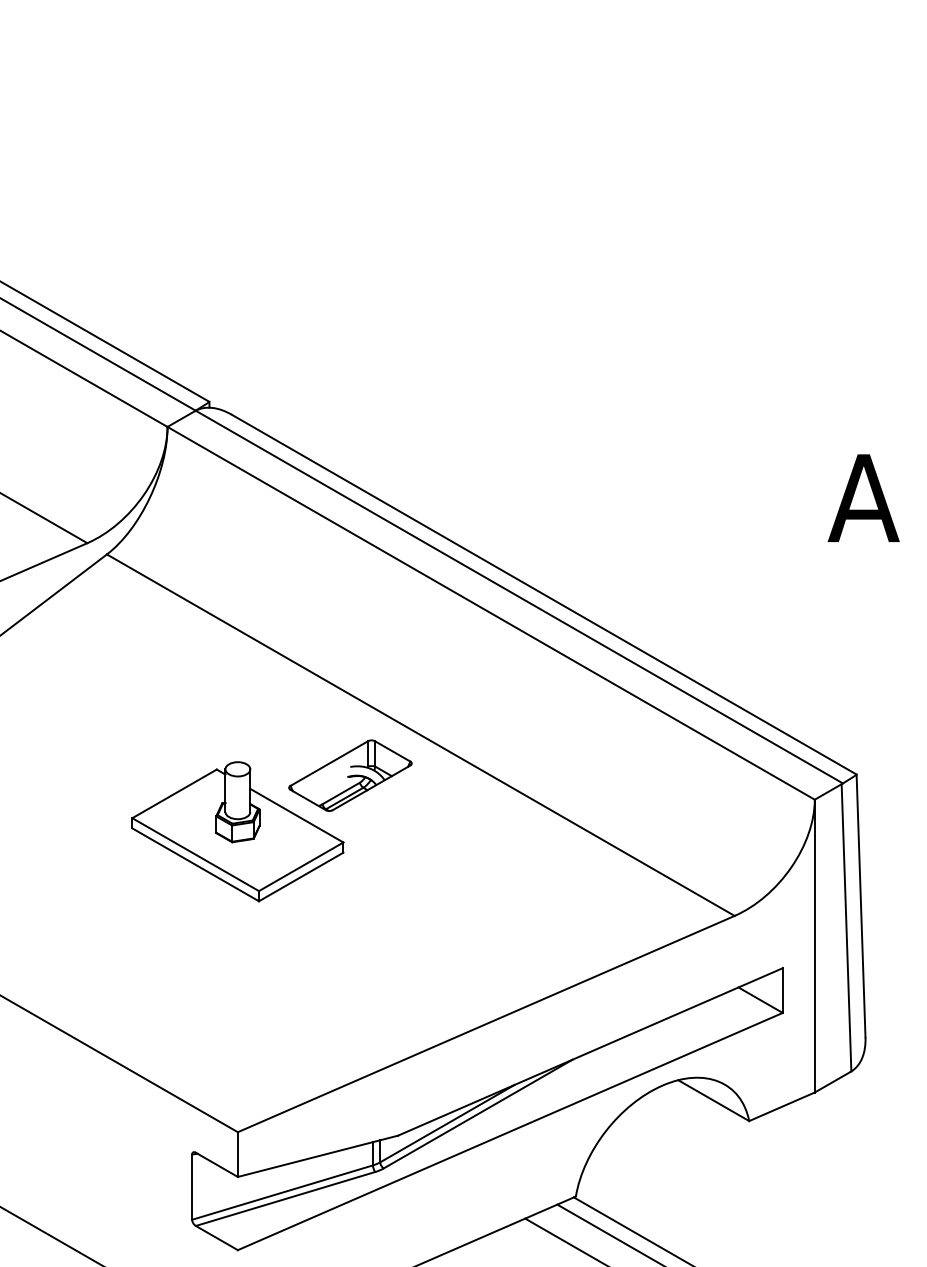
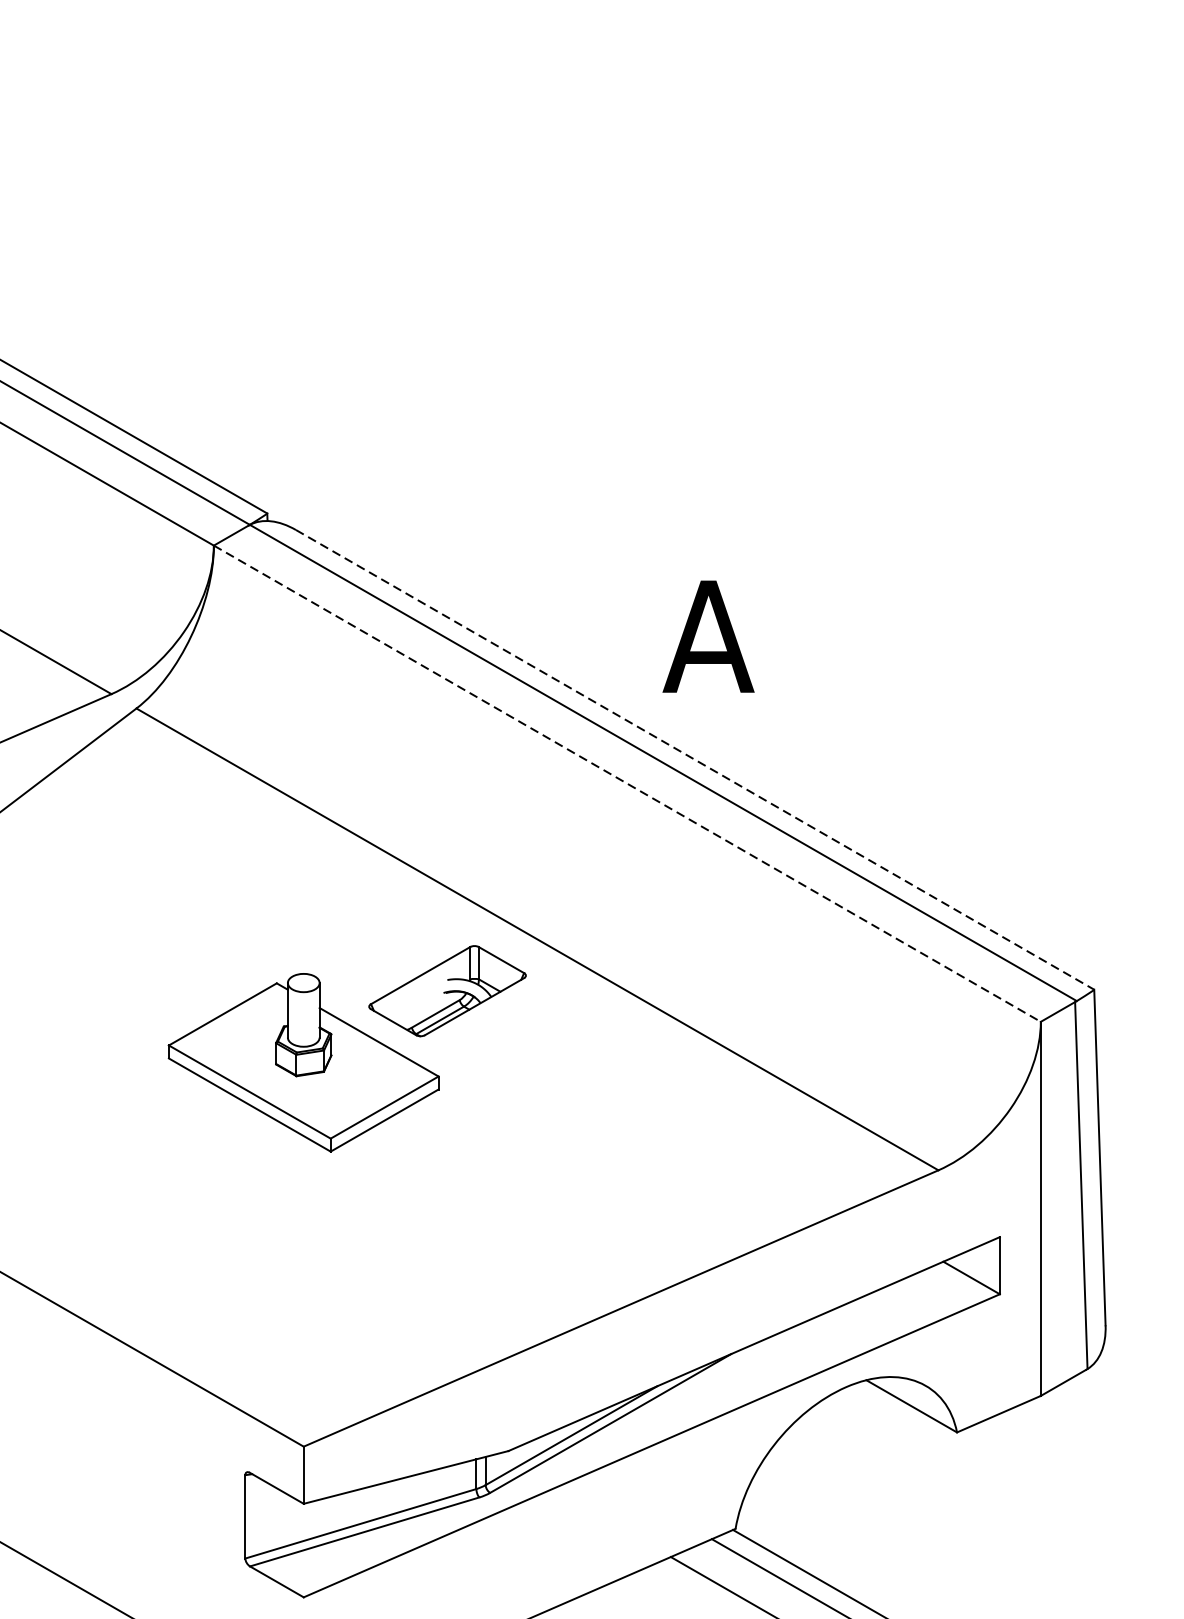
text: (863, 497) -> (708, 635), moved
line: (544, 594) -> (695, 759), solid -> dashed
line: (491, 613) -> (627, 783), solid -> dashed

